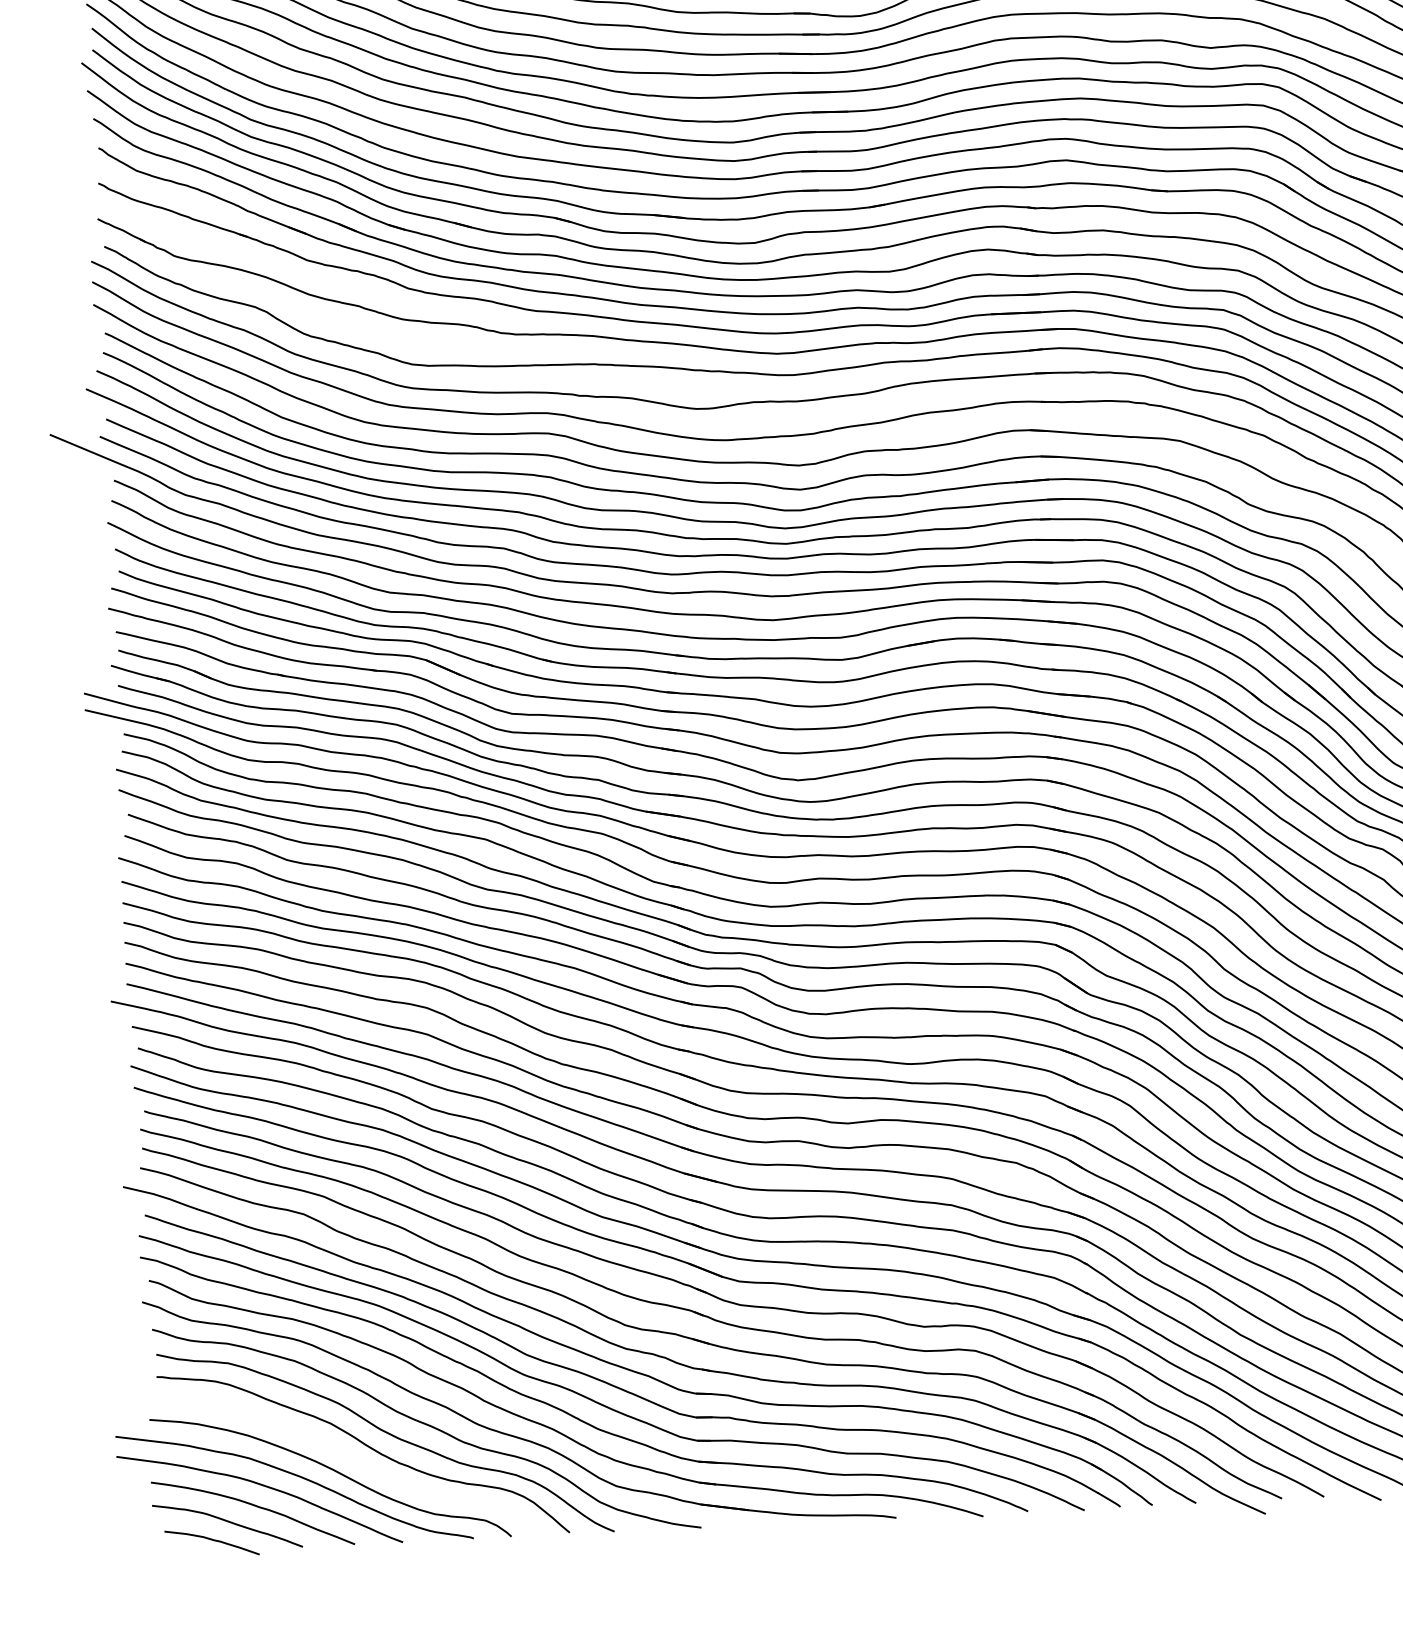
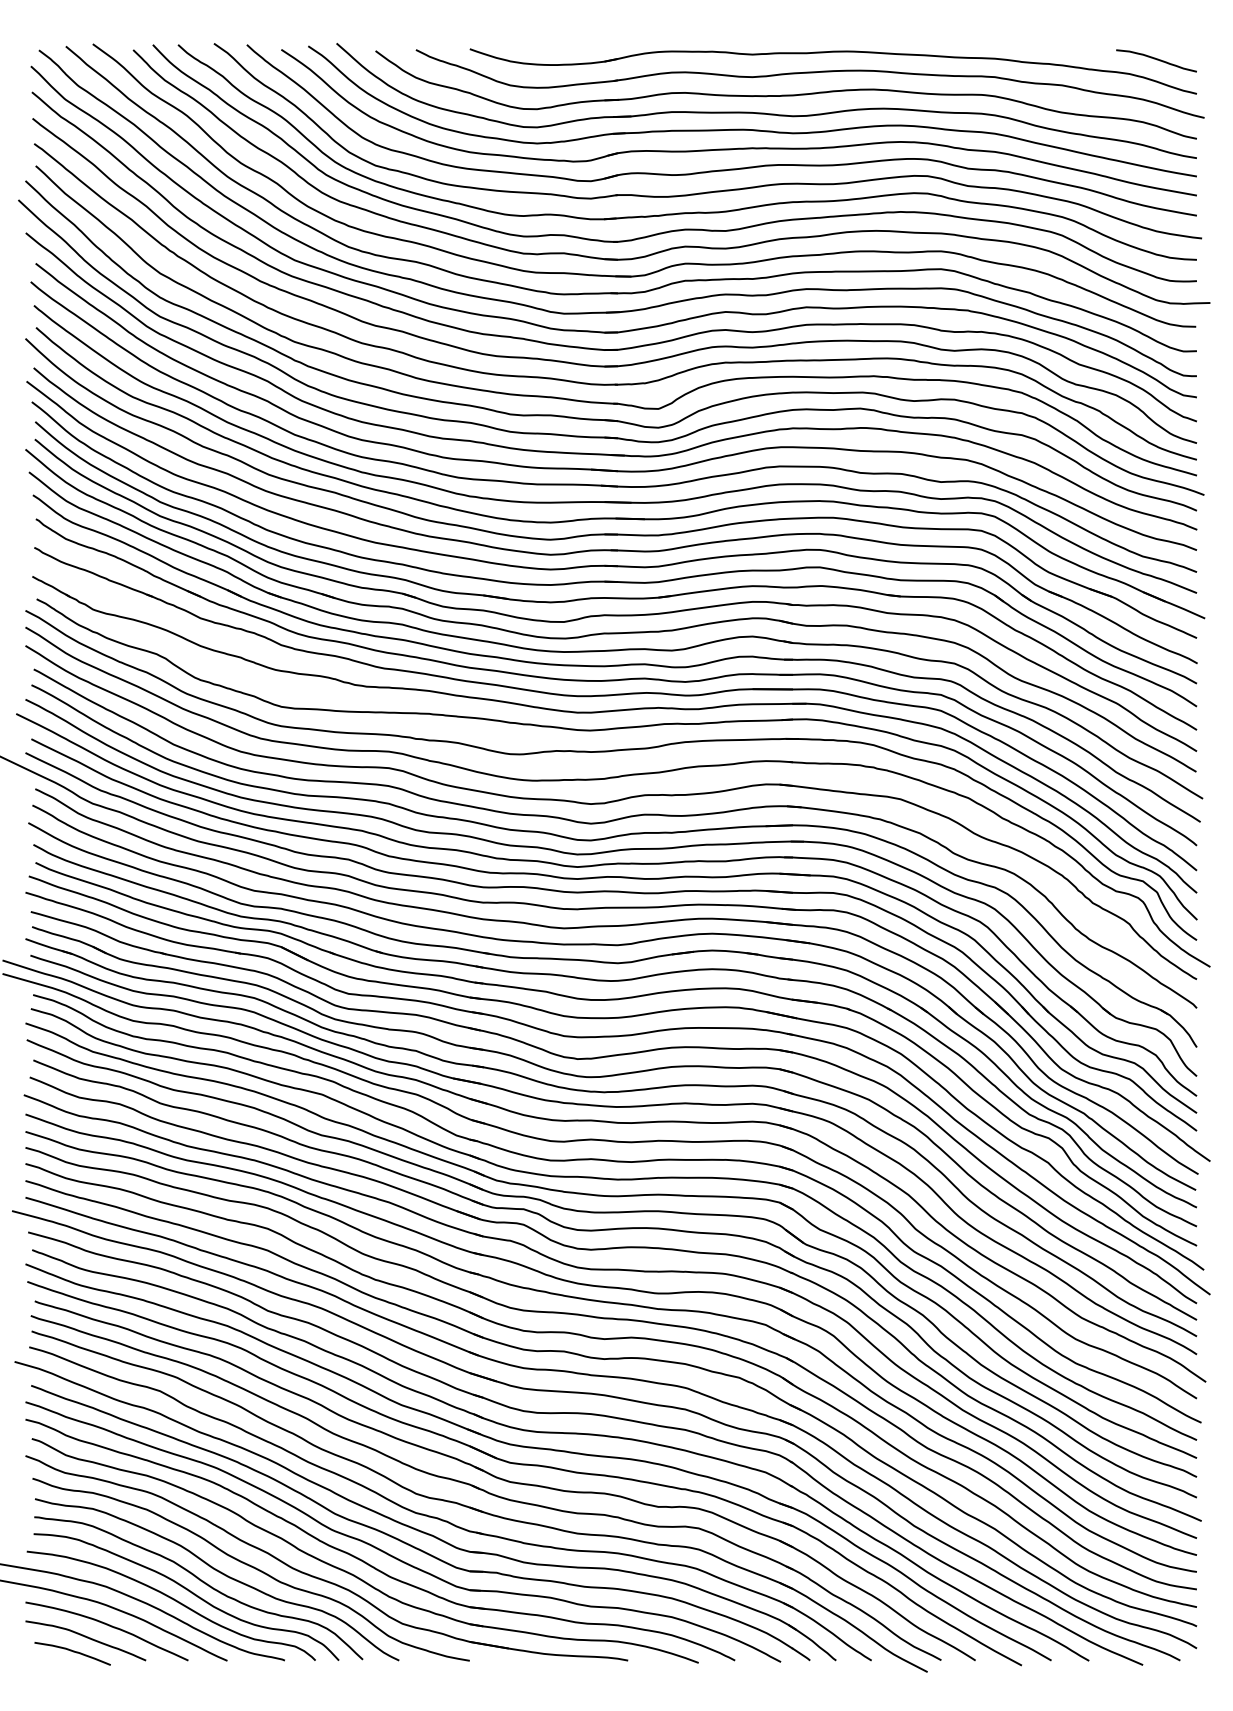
curve: (352, 1460) -> (189, 1592), added

